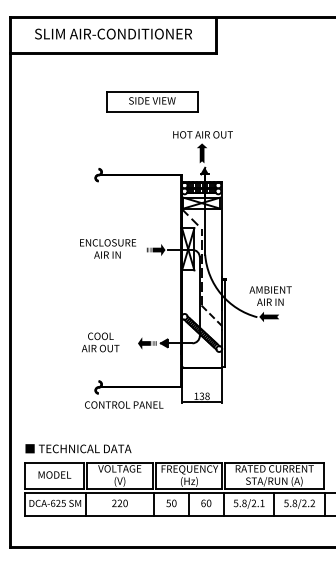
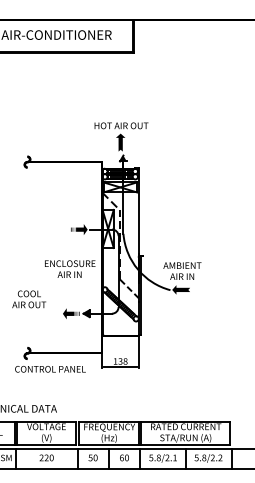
part: (152, 101) -> (75, 95), removed
text: (107, 248) -> (69, 268), moved
text: (100, 342) -> (29, 299), moved

